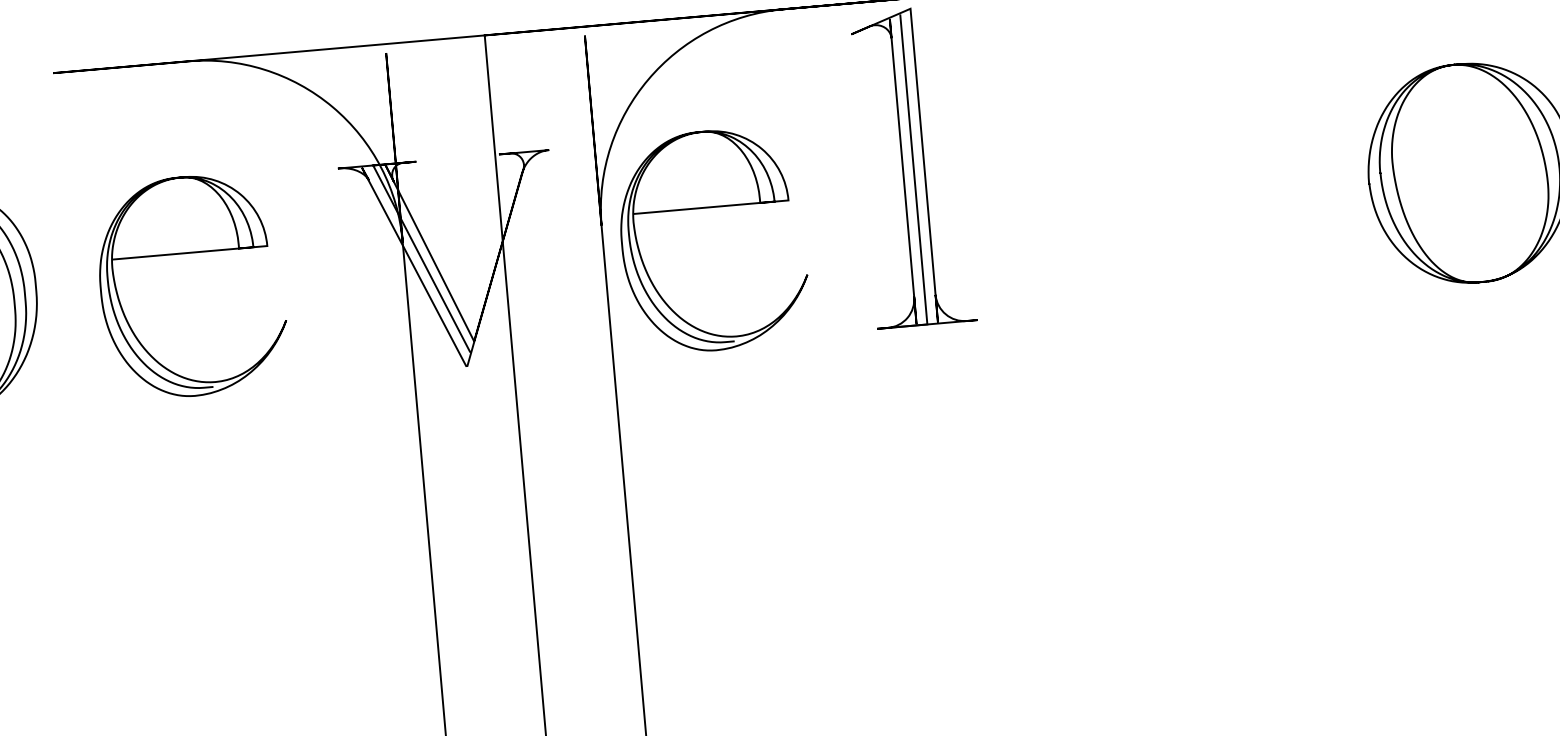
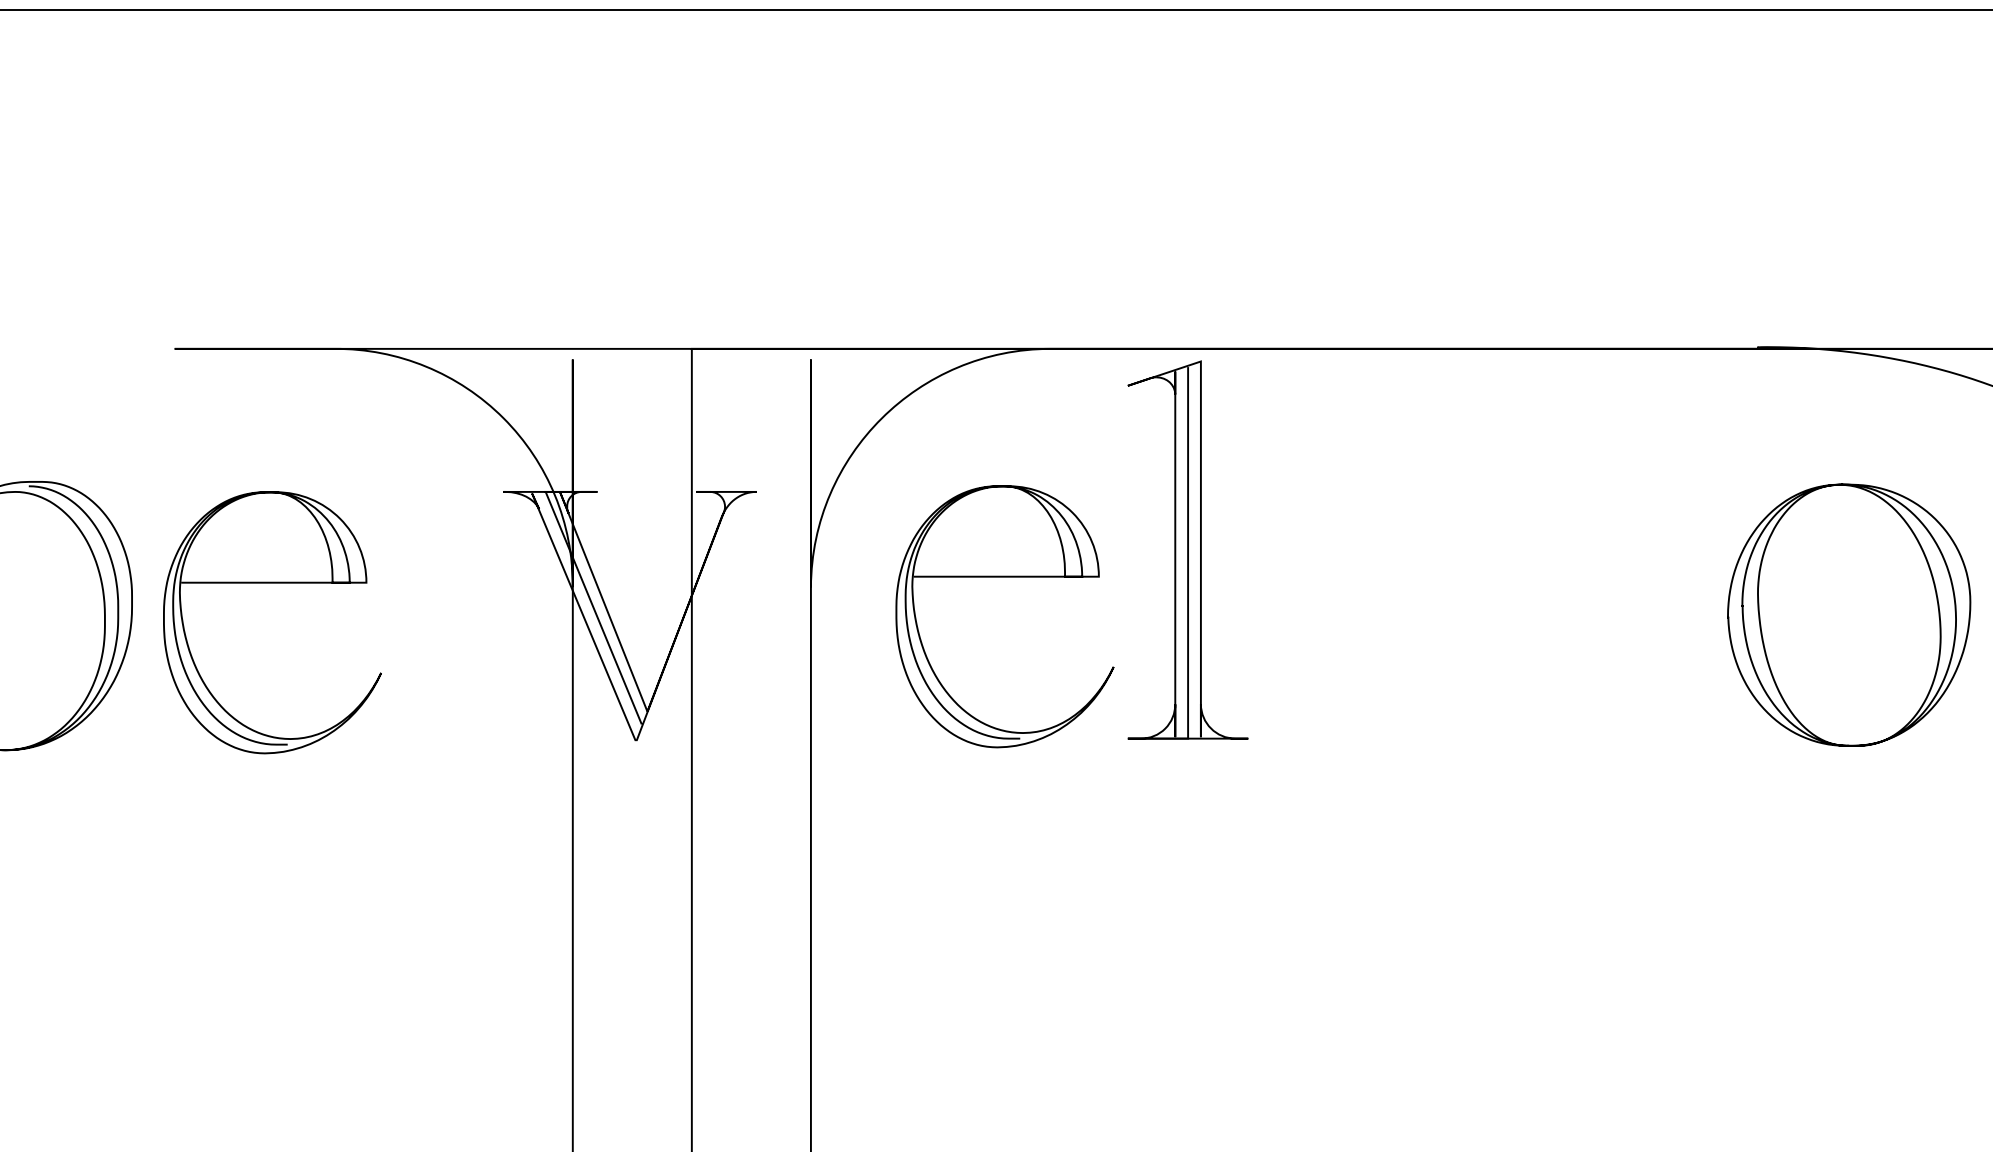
curve: (709, 207) -> (1004, 577), moved
curve: (188, 253) -> (272, 583), moved

